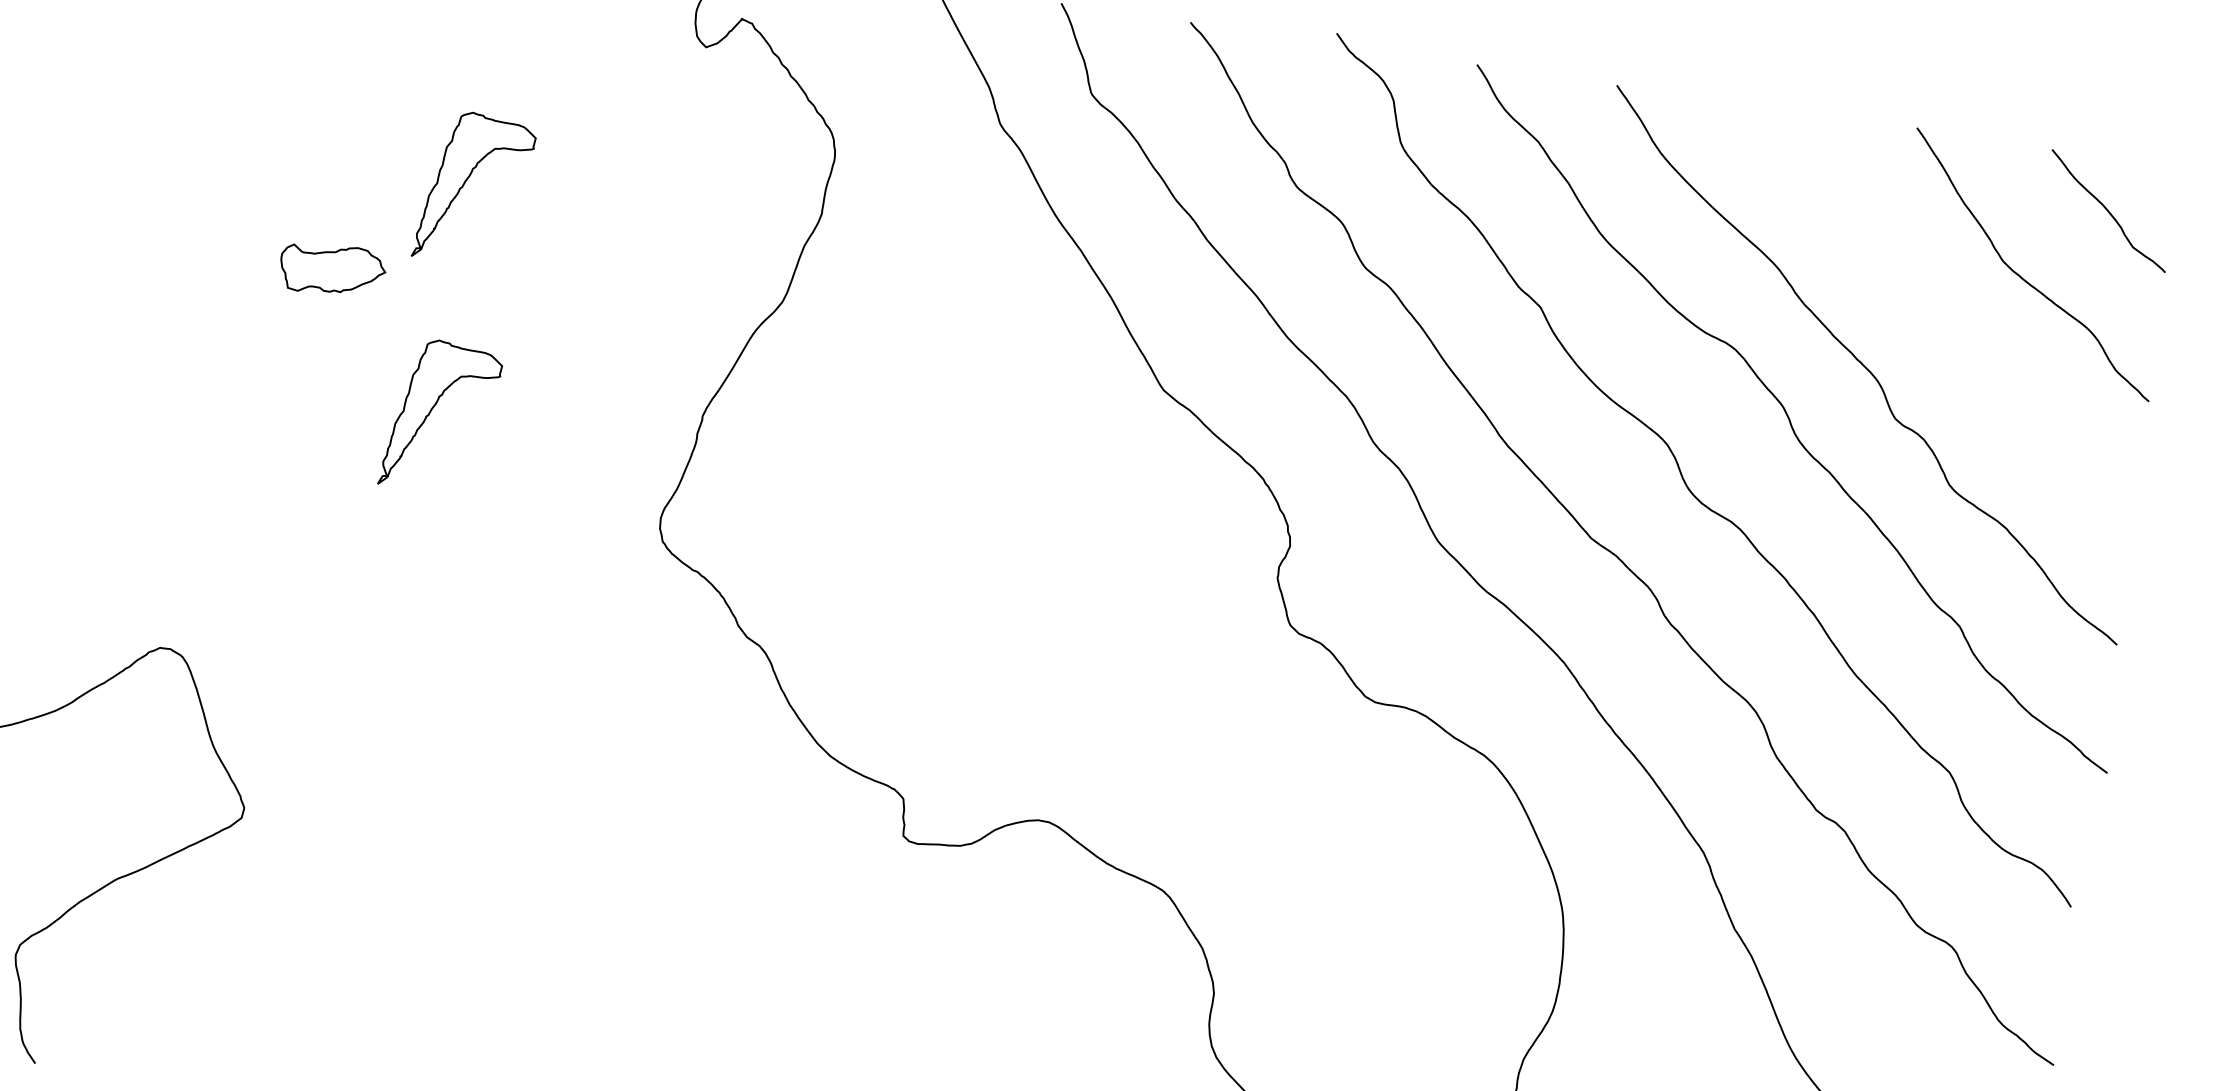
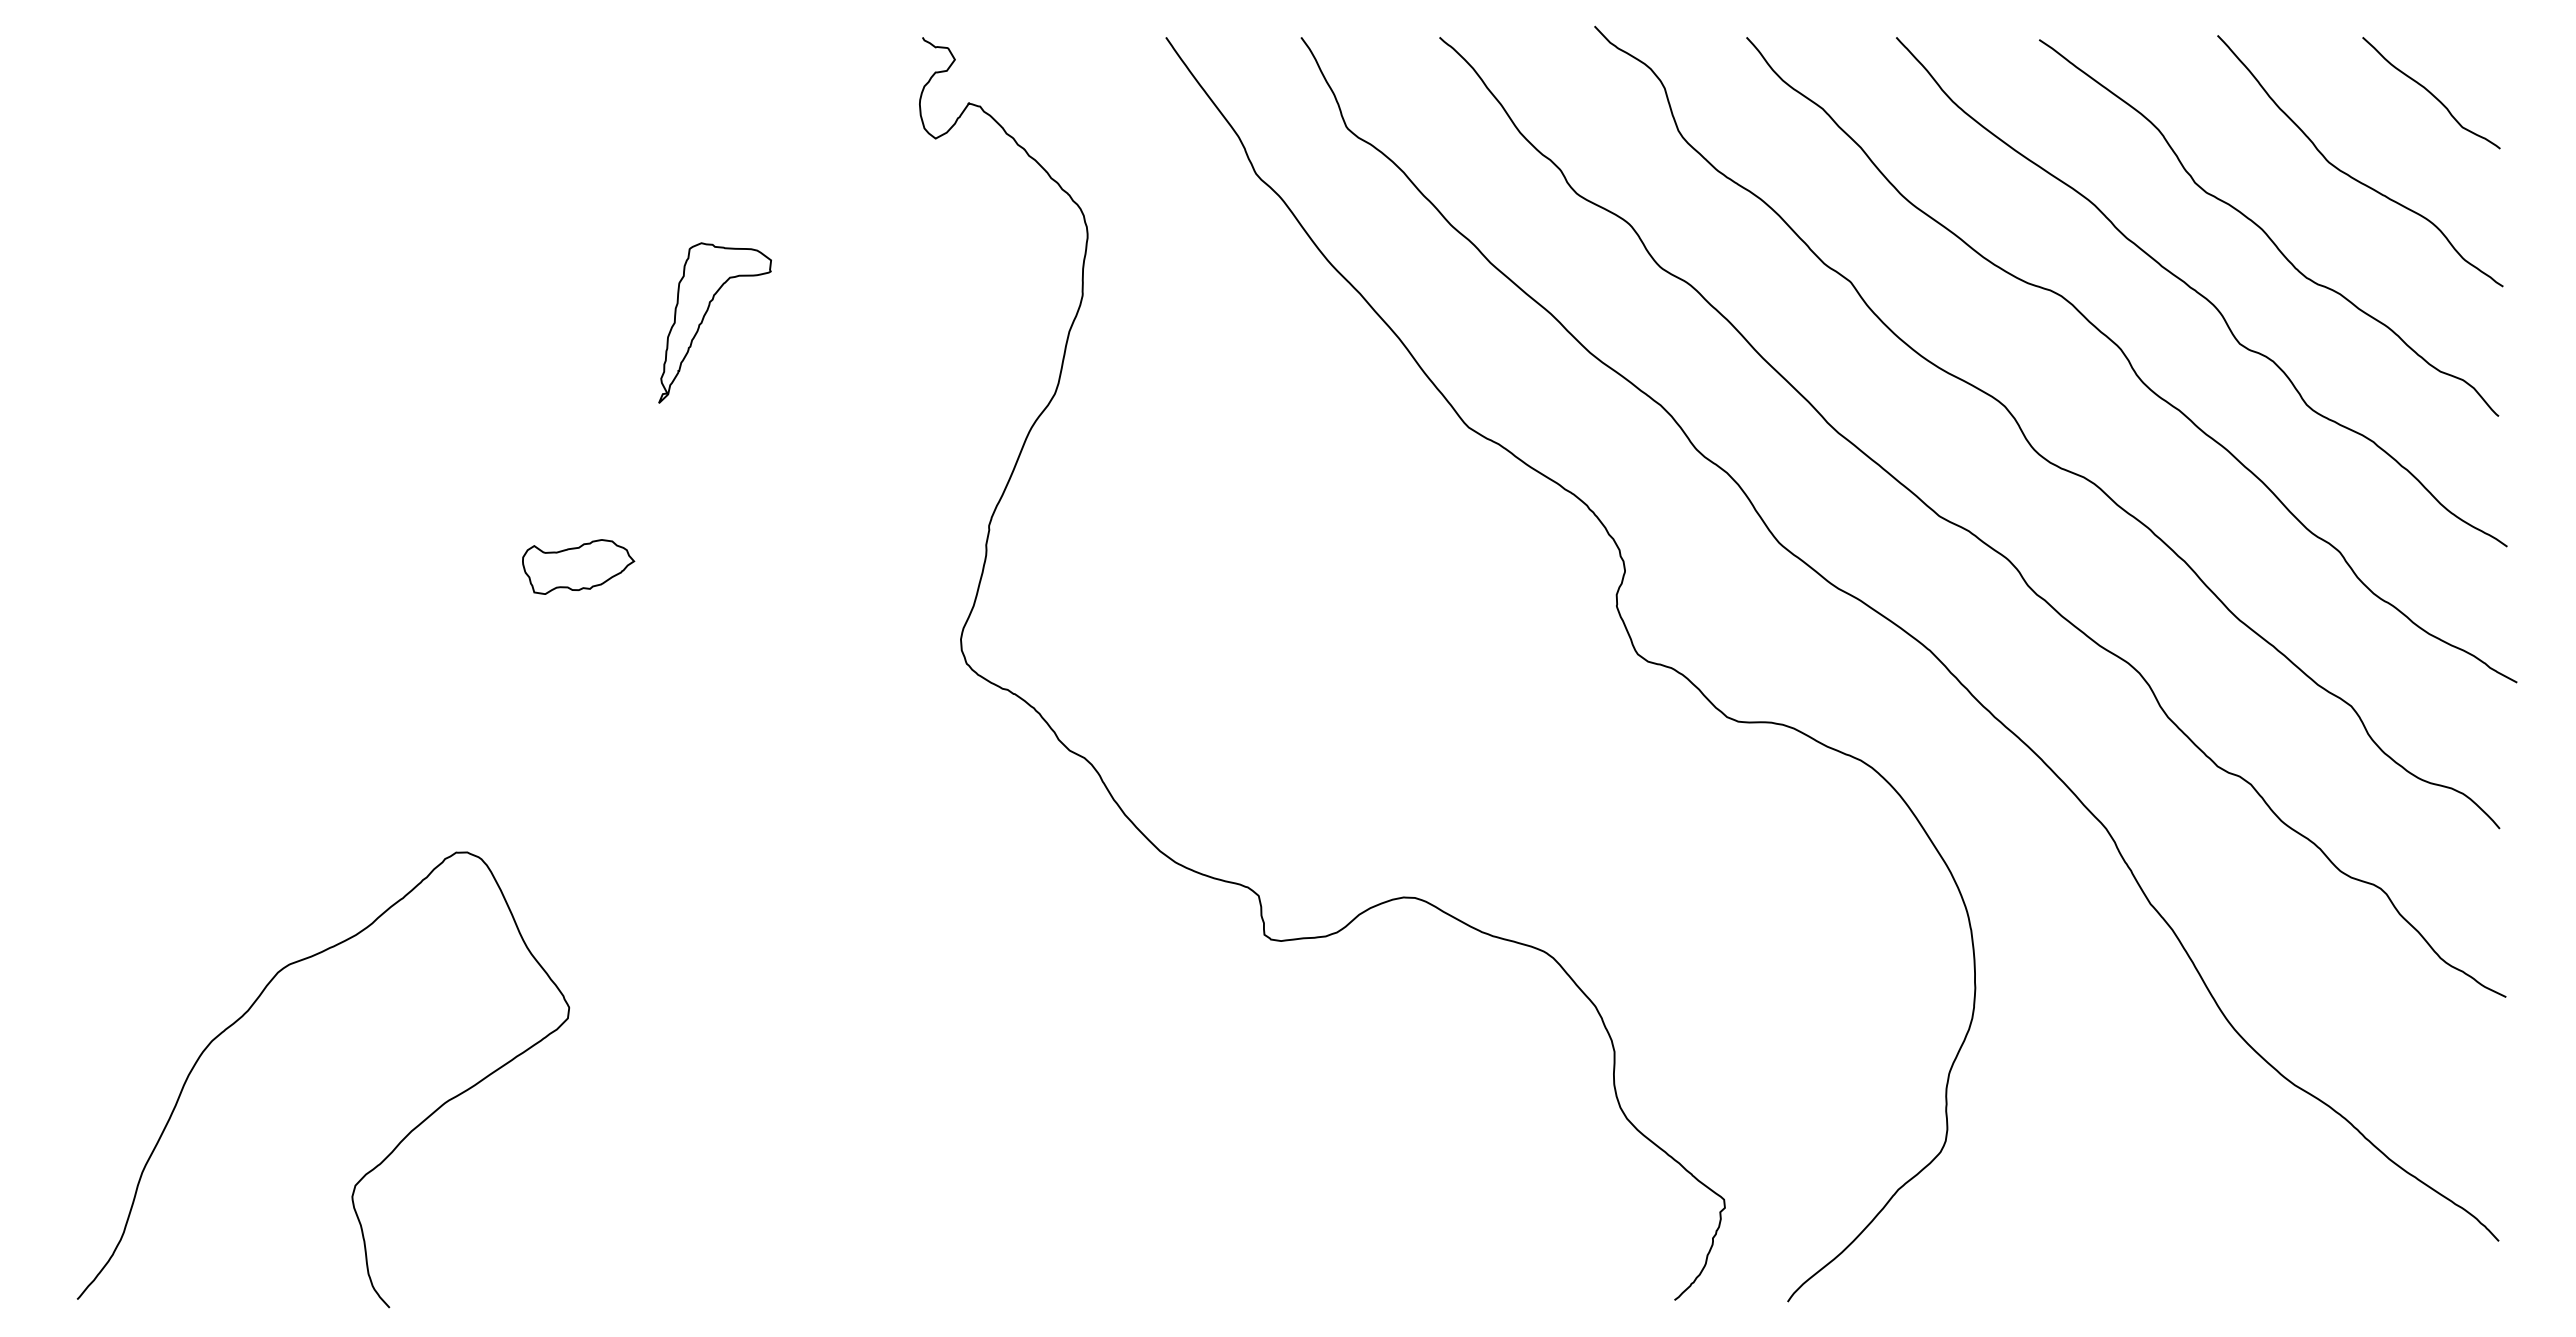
part: (332, 269) -> (578, 566), moved
curve: (1934, 317) -> (2265, 231), added
part: (431, 411) -> (704, 562), removed

